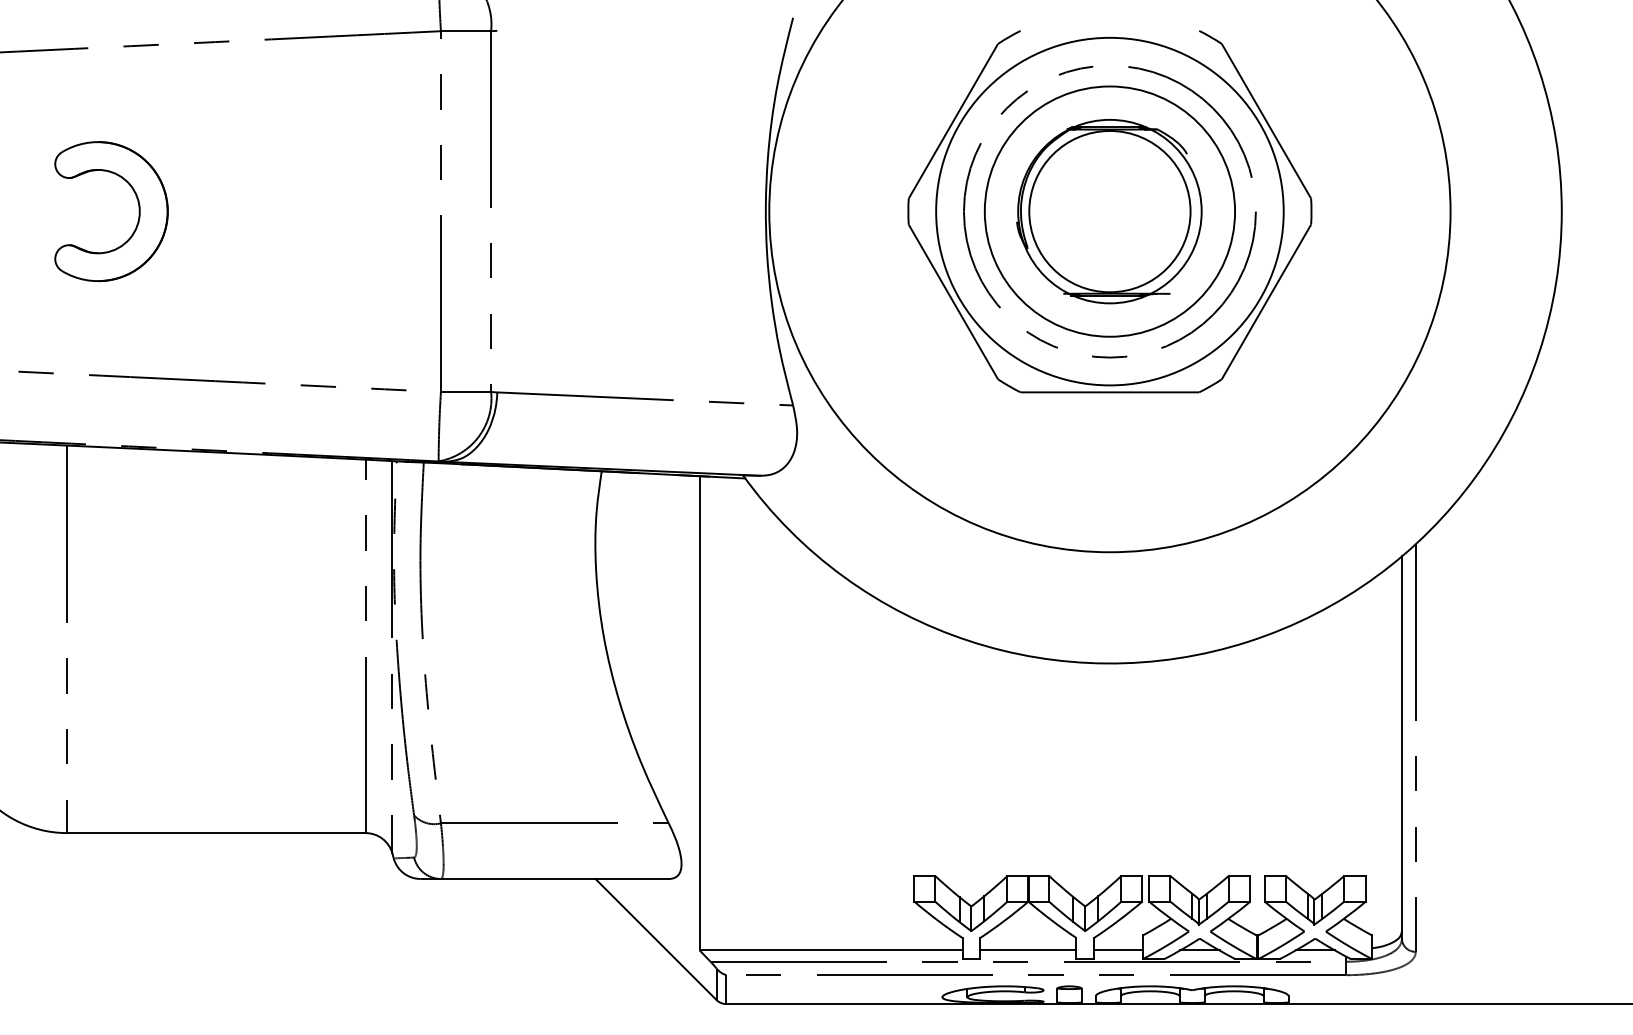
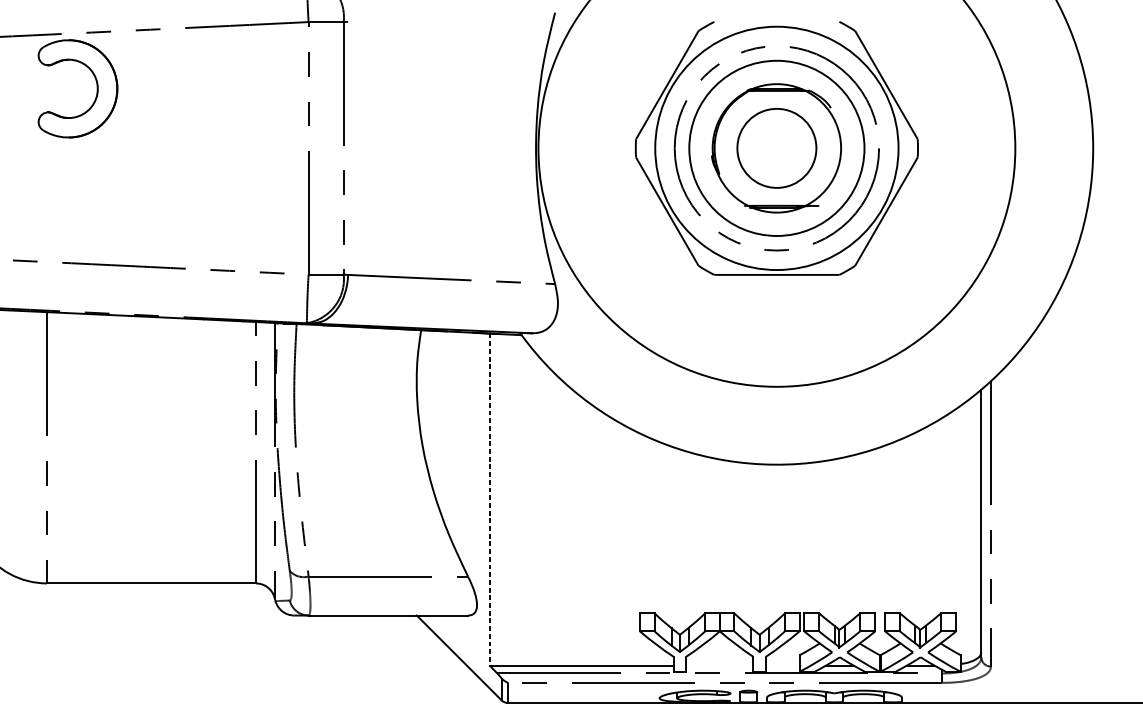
part: (138, 211) -> (96, 88), moved
circle: (1109, 211) -> (776, 148), size x0.7
line: (699, 713) -> (489, 499), solid -> dashed
line: (1028, 950) -> (719, 665), removed
line: (1118, 950) -> (782, 665), removed

